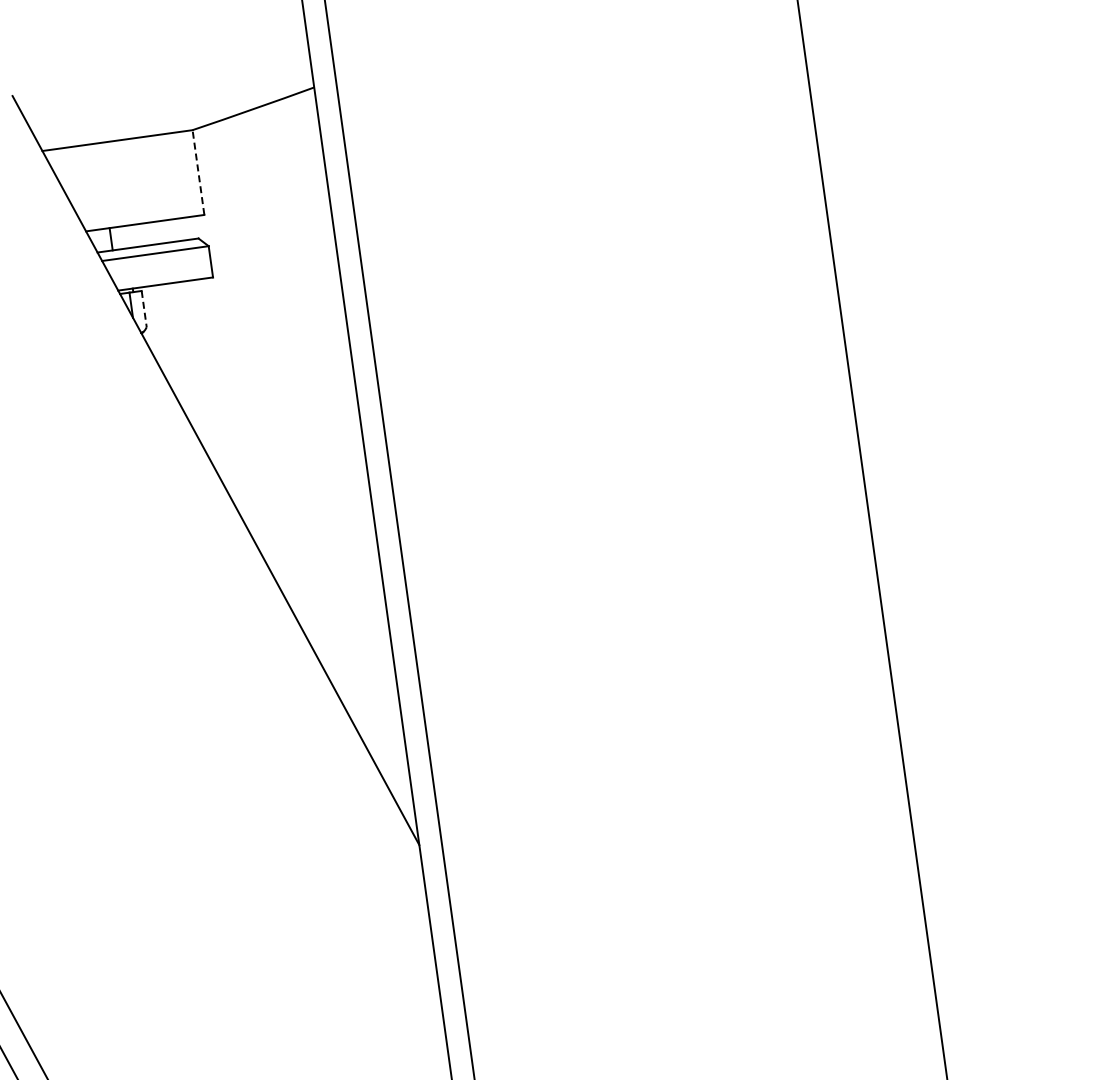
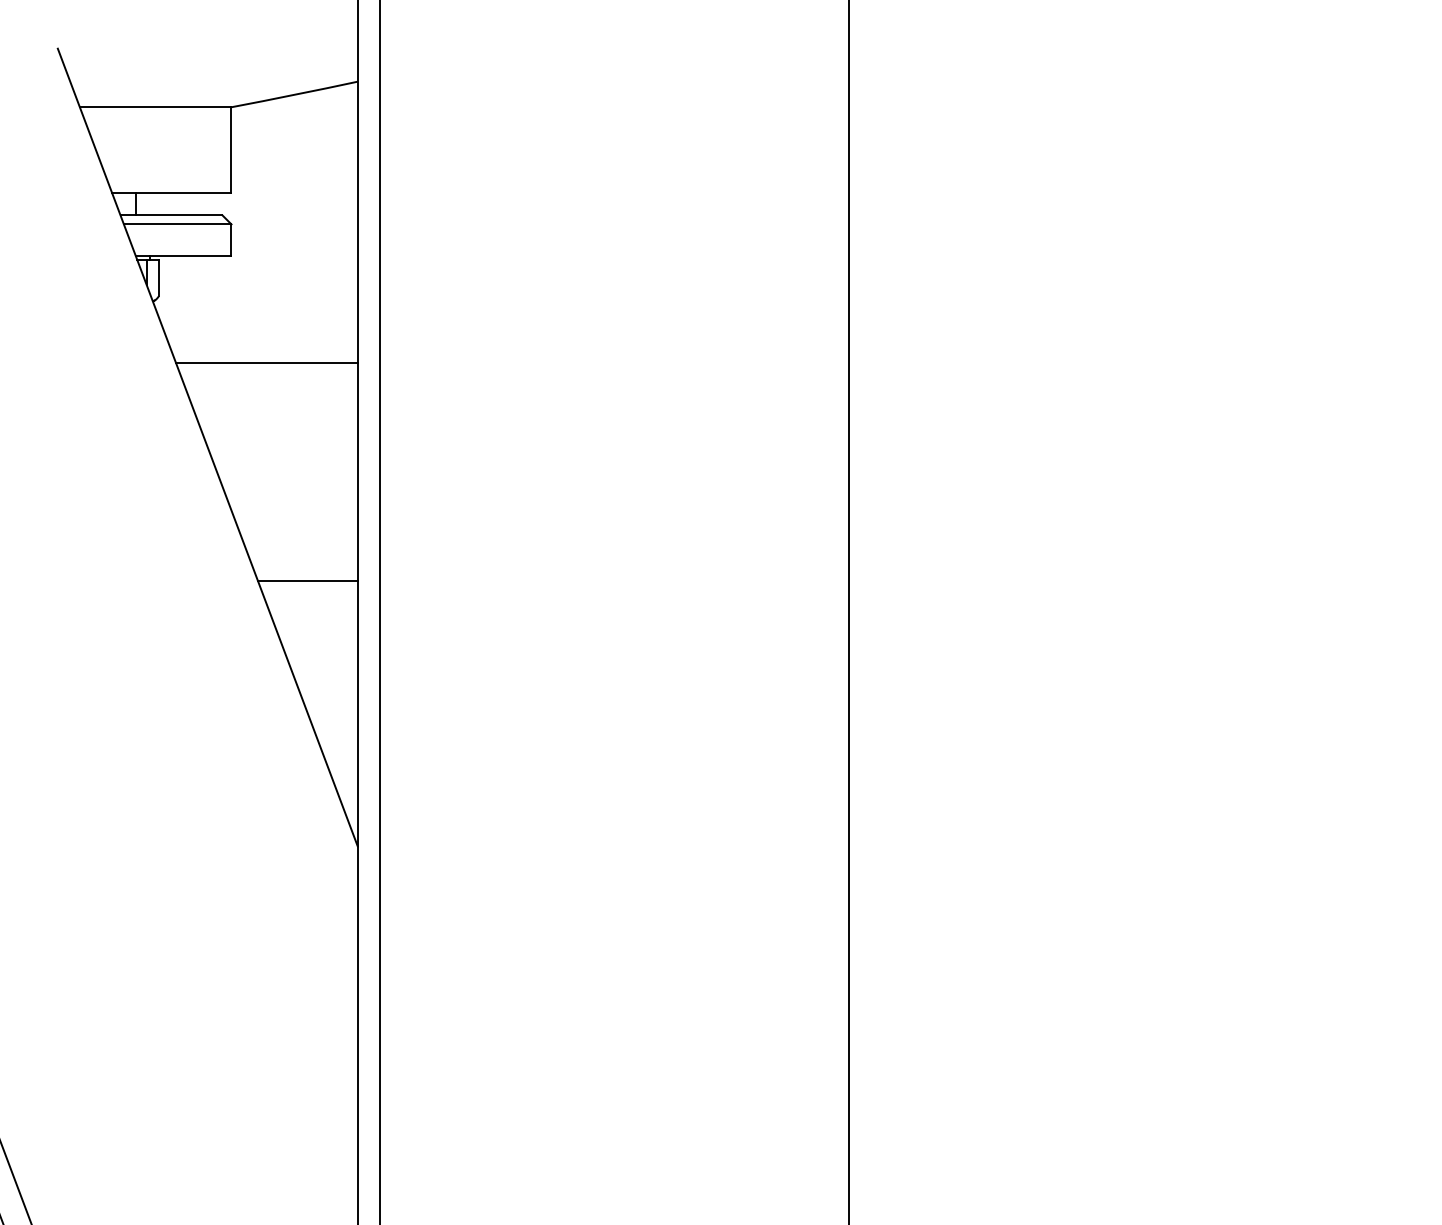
line: (198, 172) -> (231, 150), dashed -> solid
line: (143, 309) -> (158, 278), dashed -> solid
line: (262, 379) -> (266, 363), added
line: (333, 589) -> (307, 581), added

